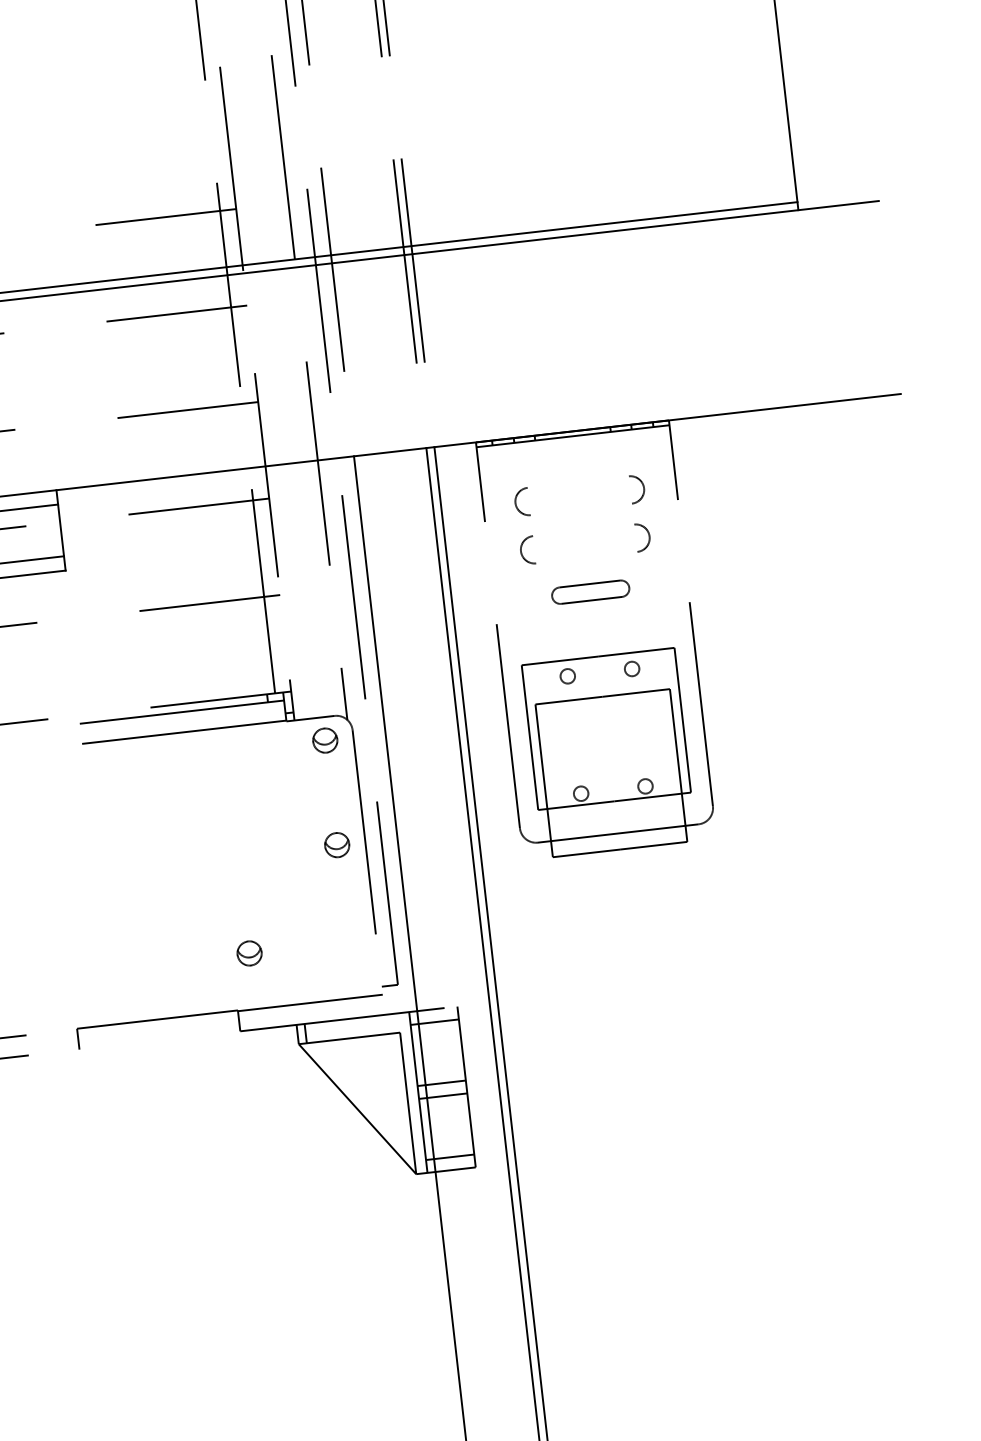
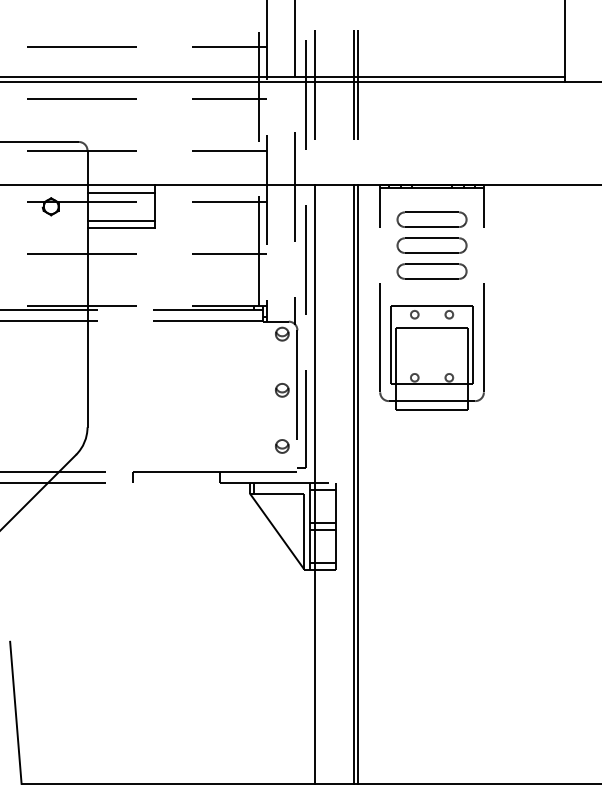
line: (577, 482) -> (431, 212), added
line: (580, 510) -> (431, 227), added
line: (582, 530) -> (431, 238), added
line: (585, 556) -> (431, 252), added
part: (589, 592) -> (431, 271), size x1.67
part: (249, 953) -> (282, 446), moved

